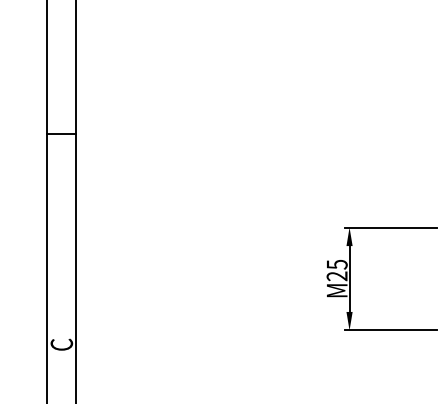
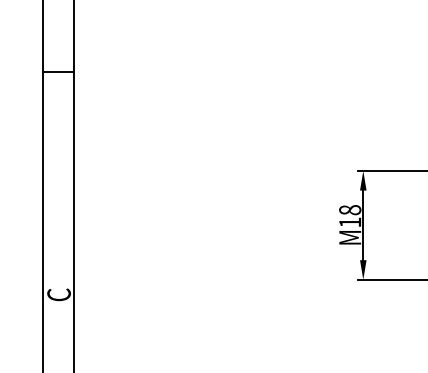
text: (336, 270) -> (349, 216), M25 -> M18

